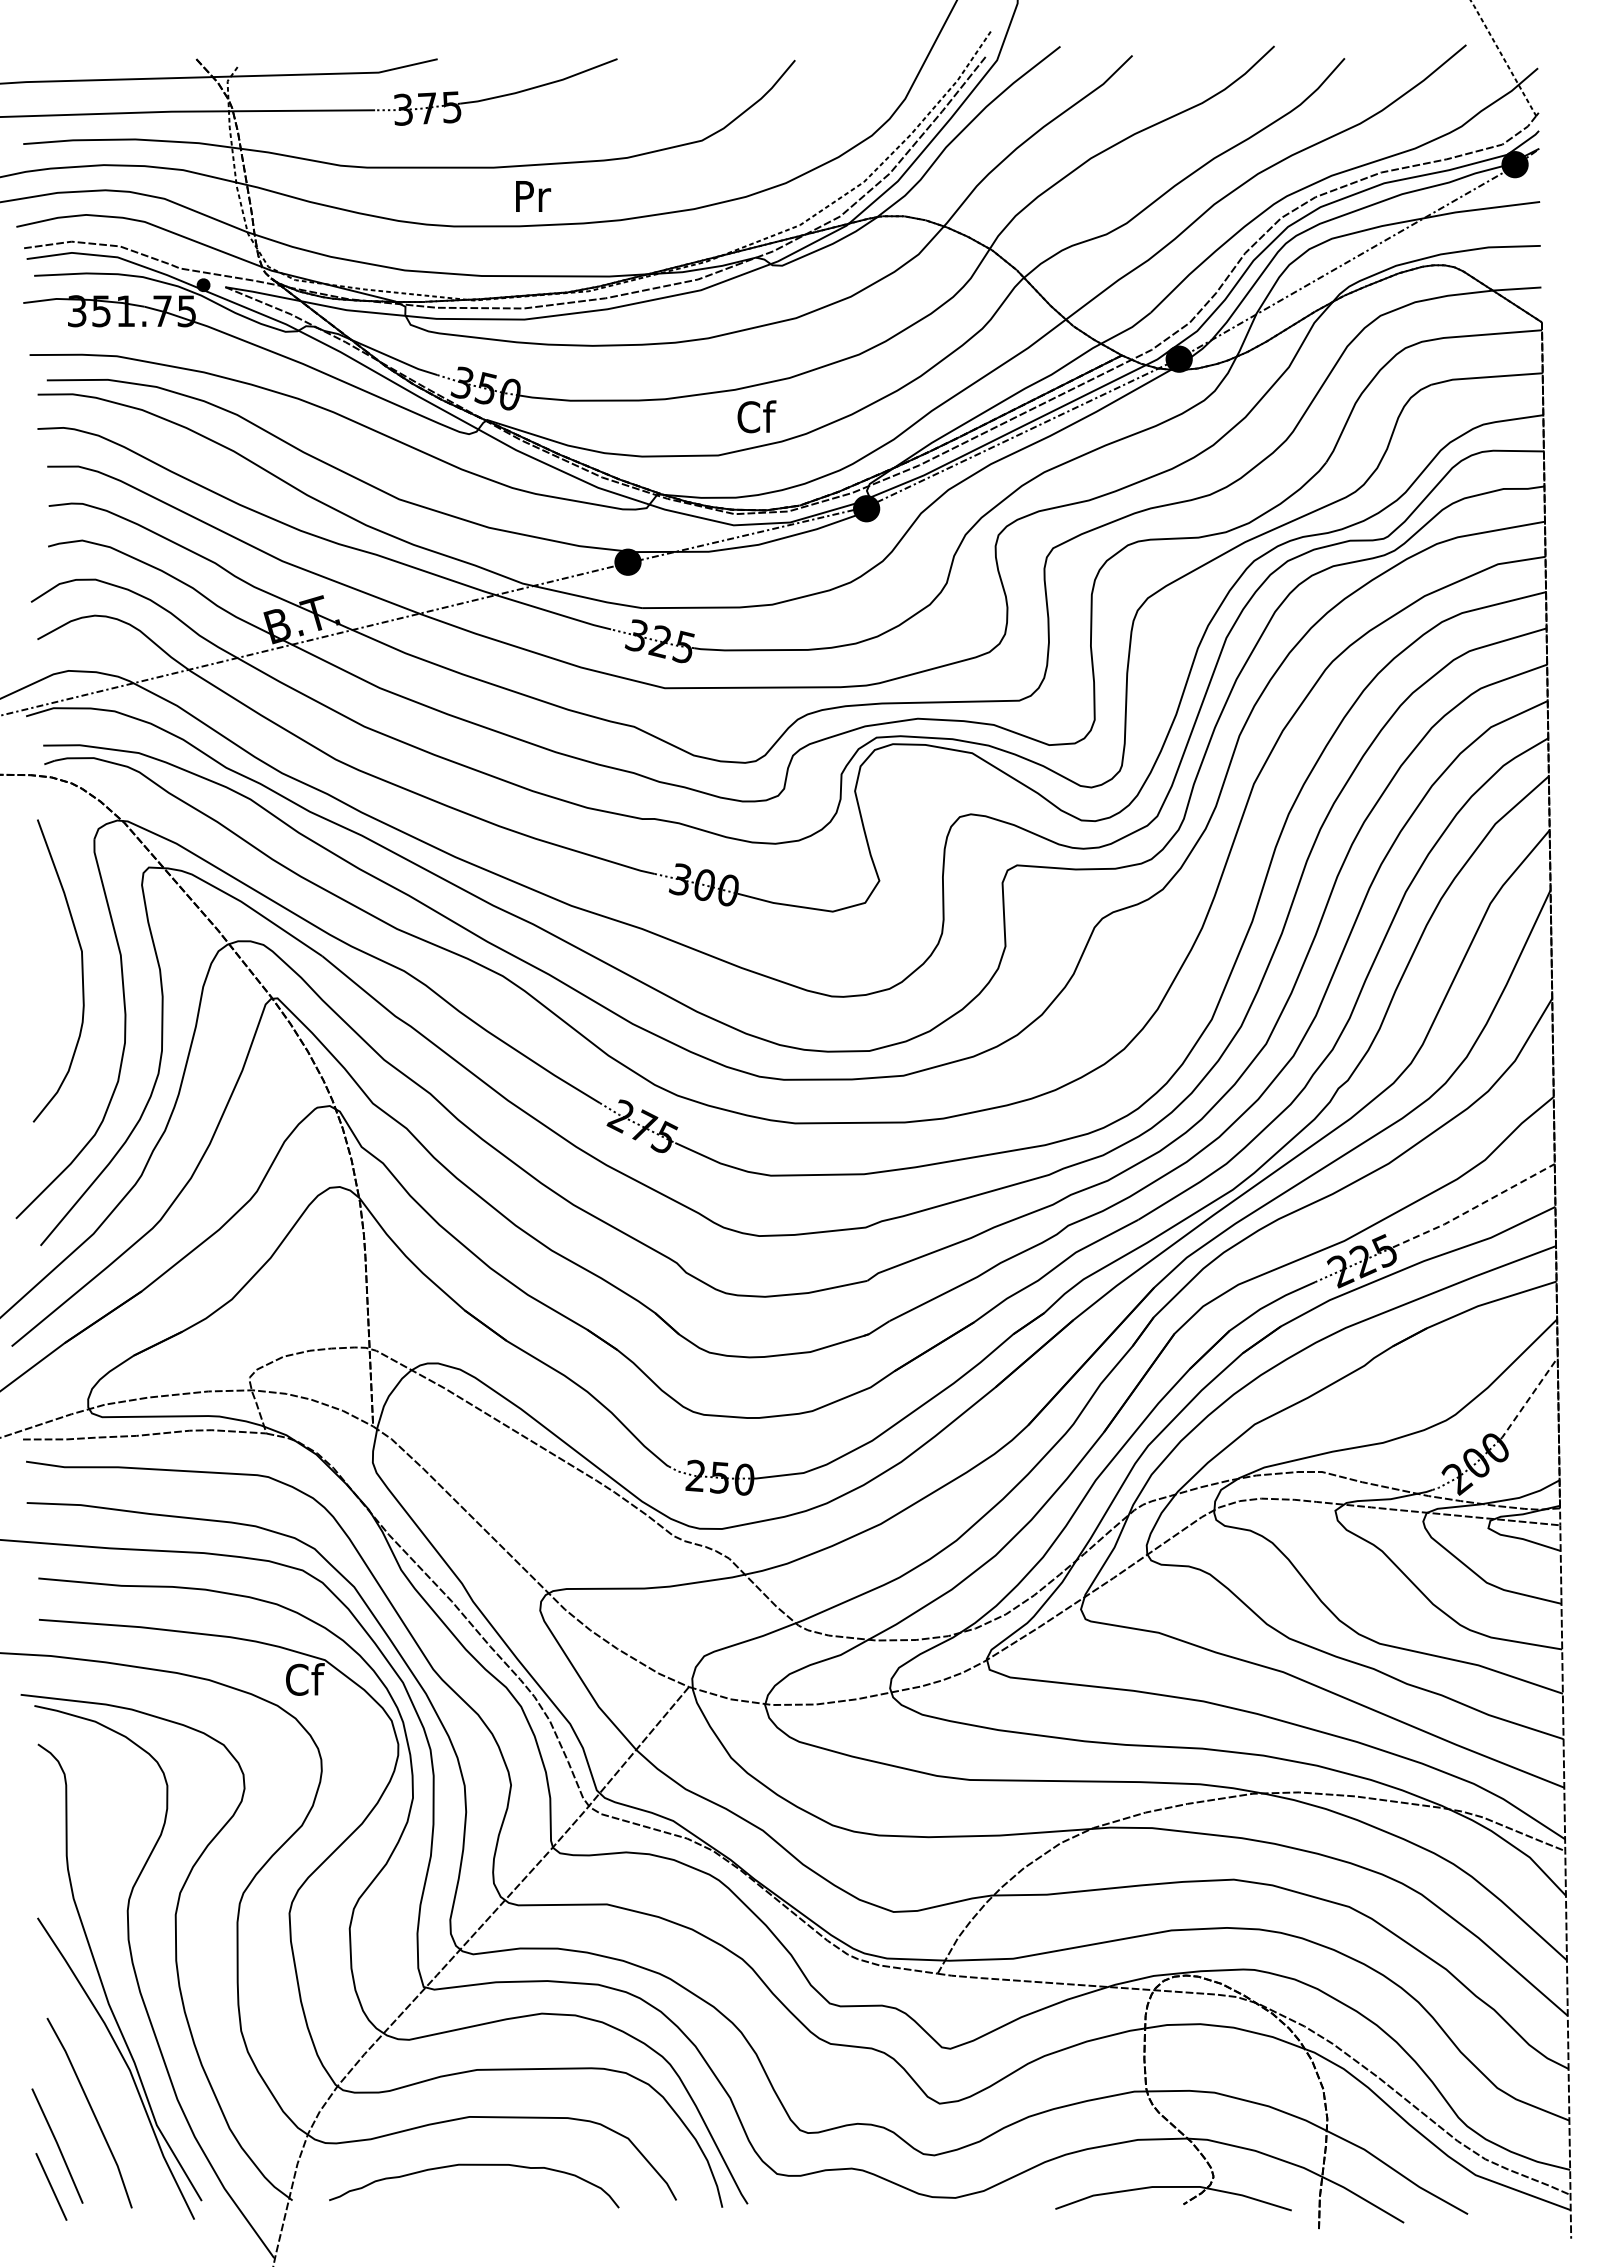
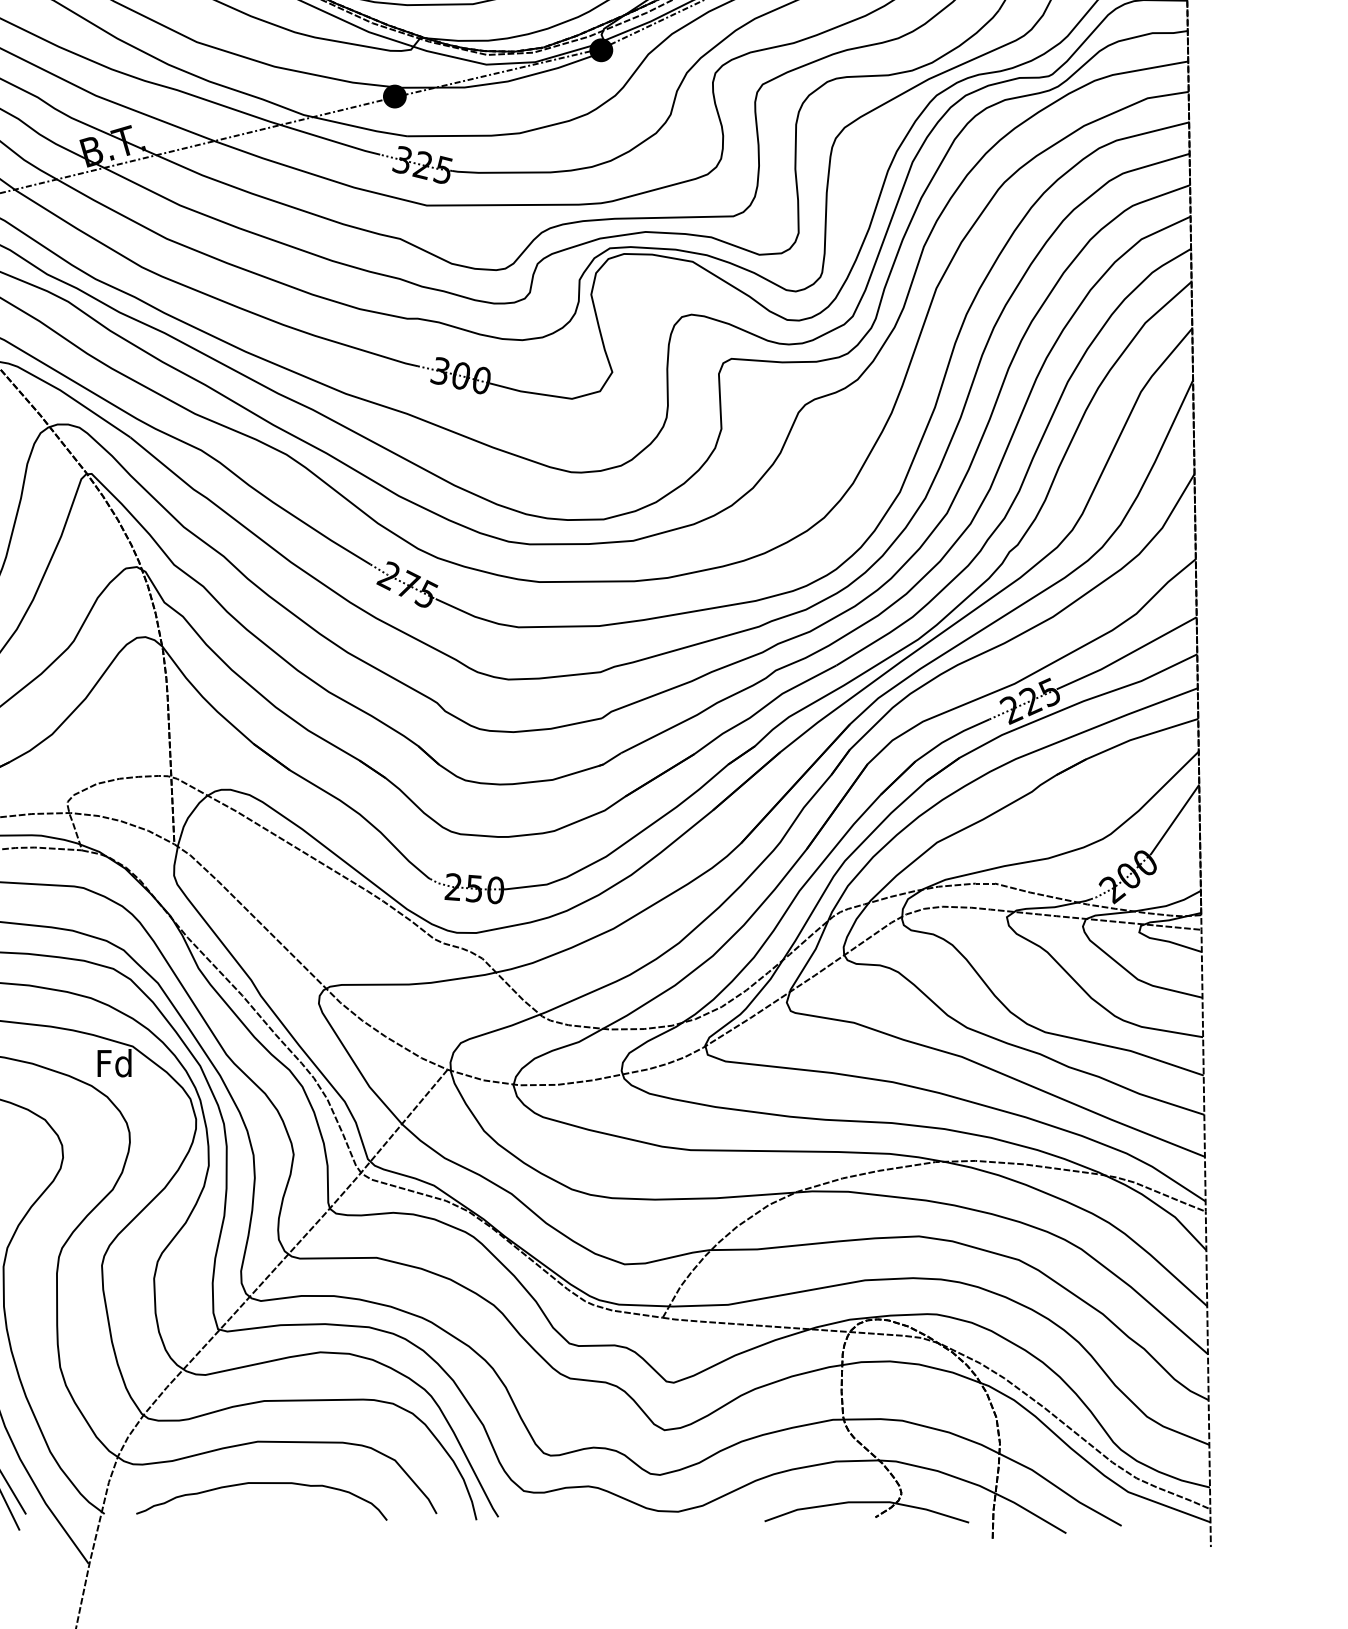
line: (1474, 1208) -> (1127, 655), dashed -> solid
line: (1529, 1398) -> (1174, 820), dashed -> solid
text: (304, 1679) -> (114, 1063), Cf -> Fd

